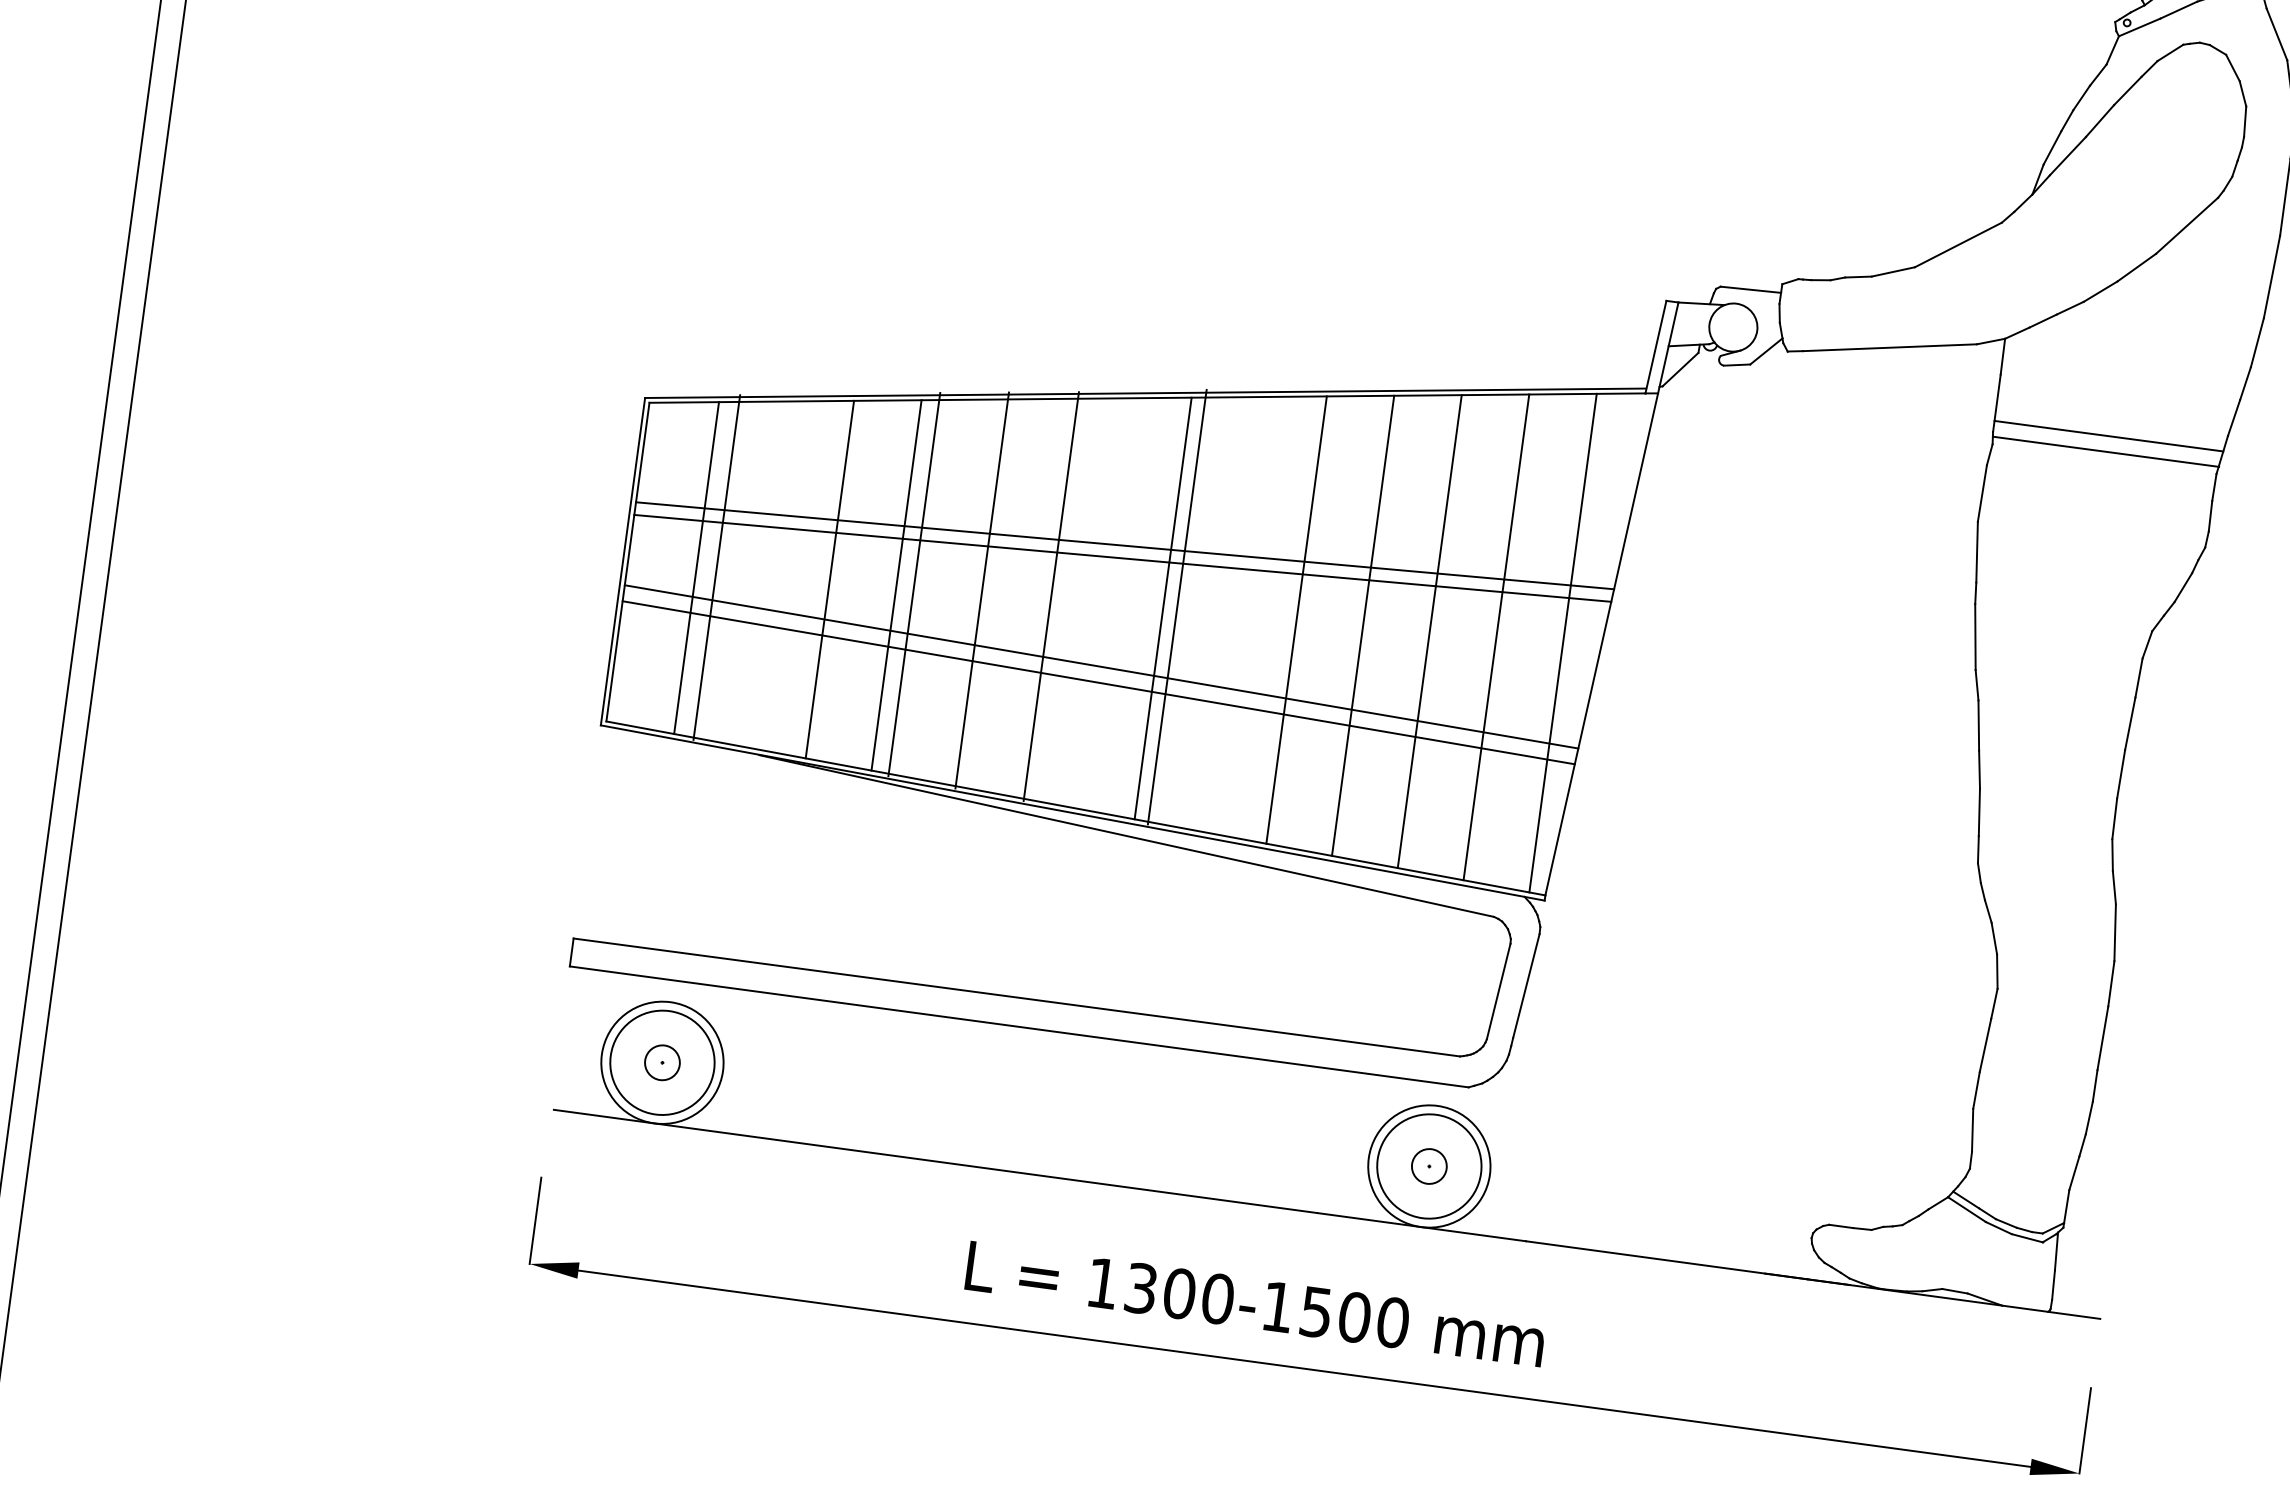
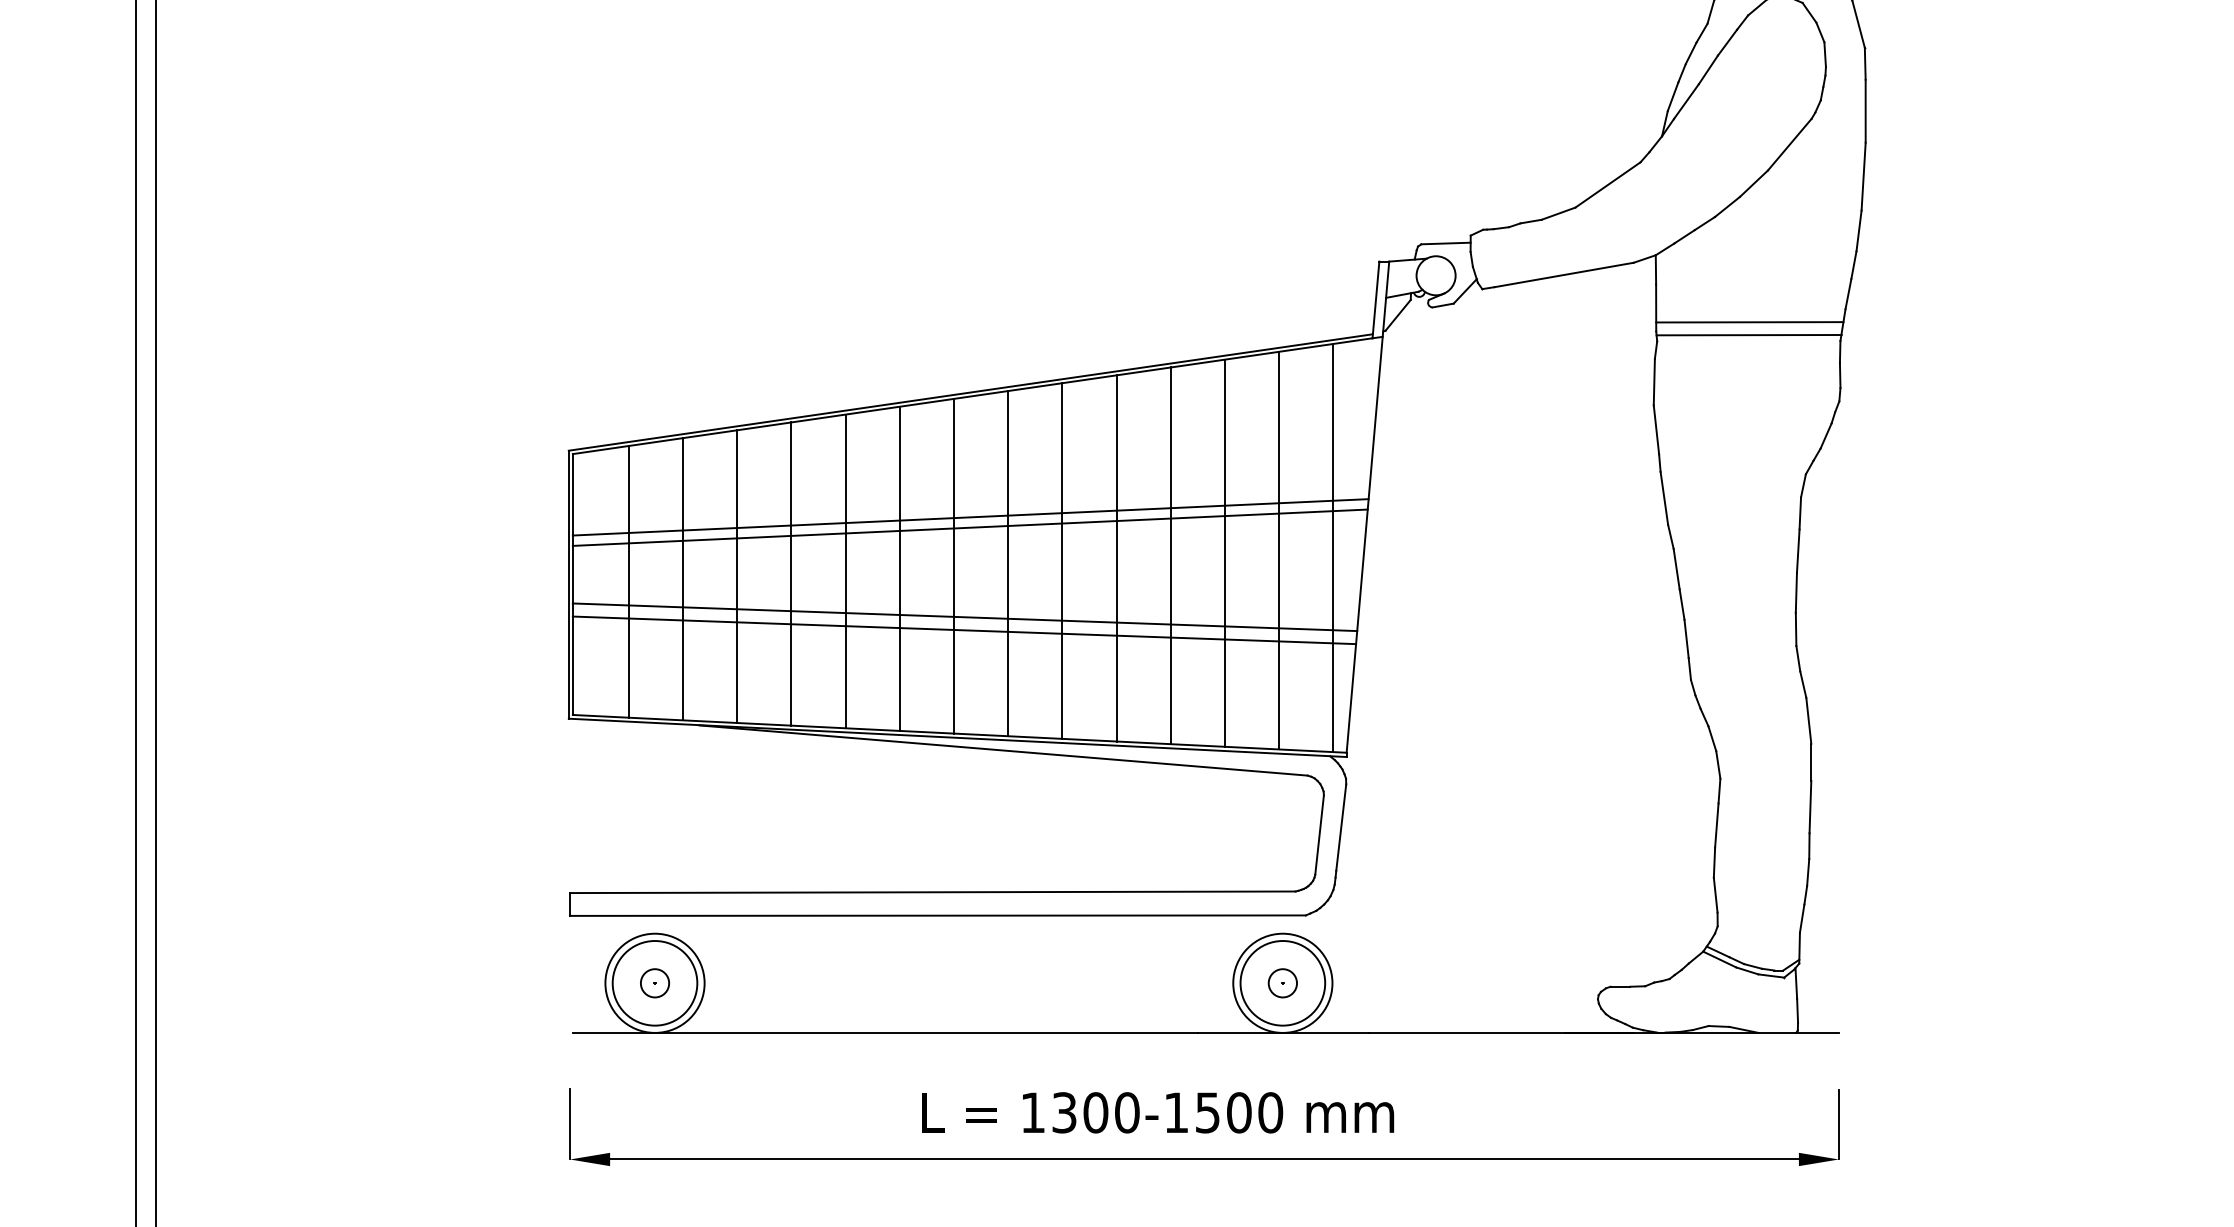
line: (716, 567) -> (682, 579), moved
line: (914, 584) -> (845, 571), moved
line: (981, 590) -> (899, 568), moved
line: (1050, 595) -> (953, 565), moved
line: (1177, 606) -> (1062, 560), moved

